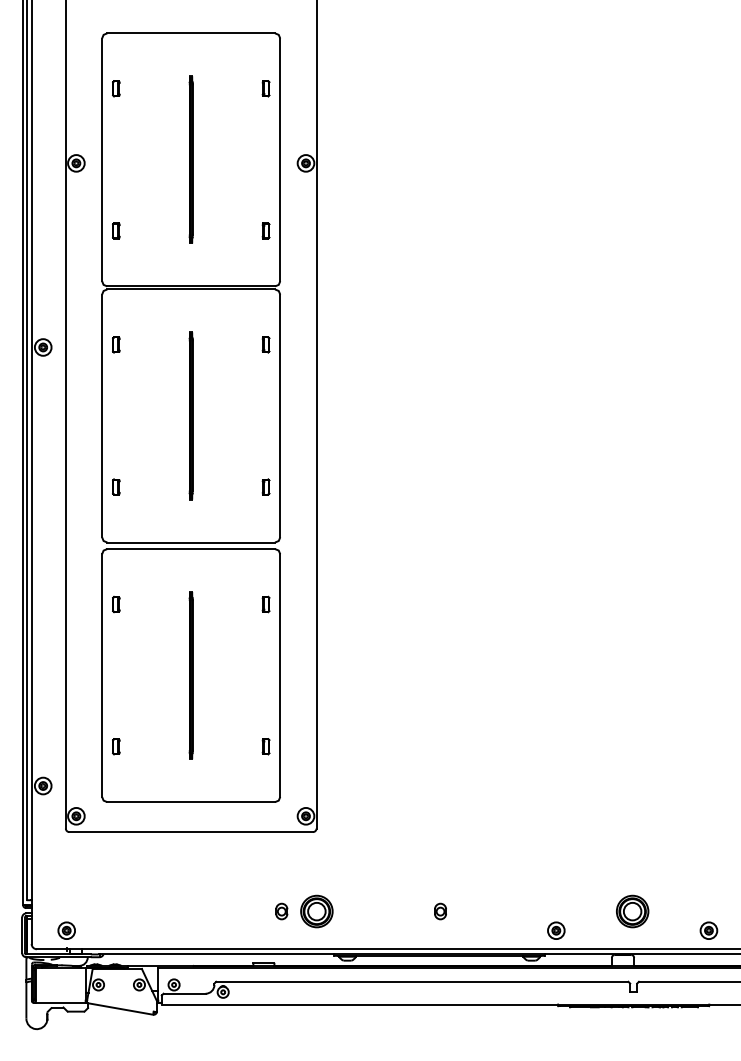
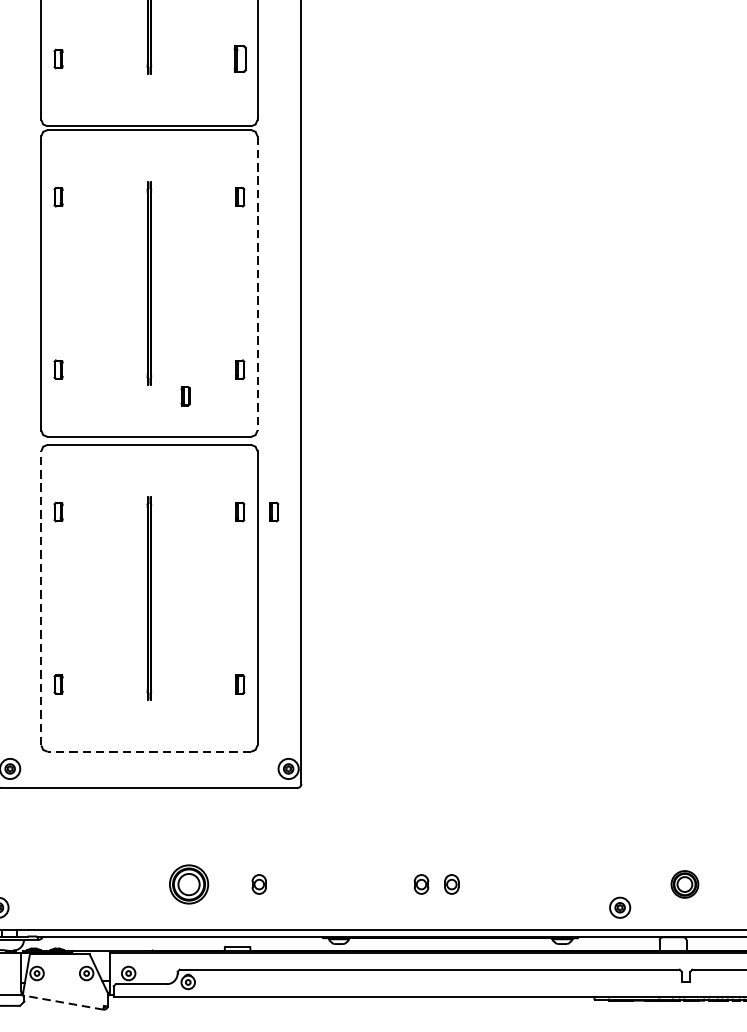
part: (265, 230) -> (239, 58), size x1.4
line: (280, 416) -> (257, 284), solid -> dashed
part: (220, 508) -> (184, 395), added
part: (293, 604) -> (273, 512), added
line: (102, 675) -> (41, 598), solid -> dashed
line: (191, 802) -> (149, 752), solid -> dashed
part: (316, 911) -> (188, 884), moved
part: (415, 911) -> (421, 884), added
part: (632, 911) -> (684, 884), size x0.7
part: (556, 930) -> (620, 907), moved
line: (119, 1008) -> (62, 1002), solid -> dashed

